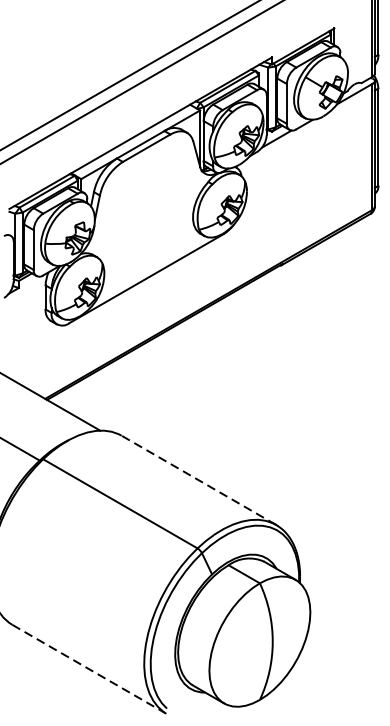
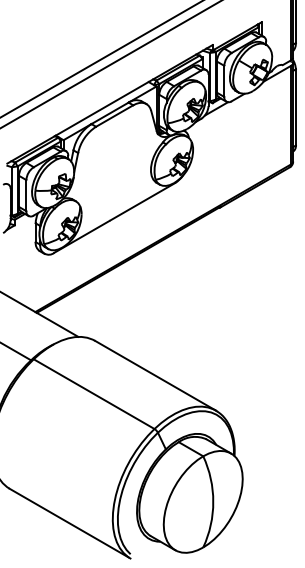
line: (198, 480) -> (155, 375), dashed -> solid
line: (90, 669) -> (70, 523), dashed -> solid

